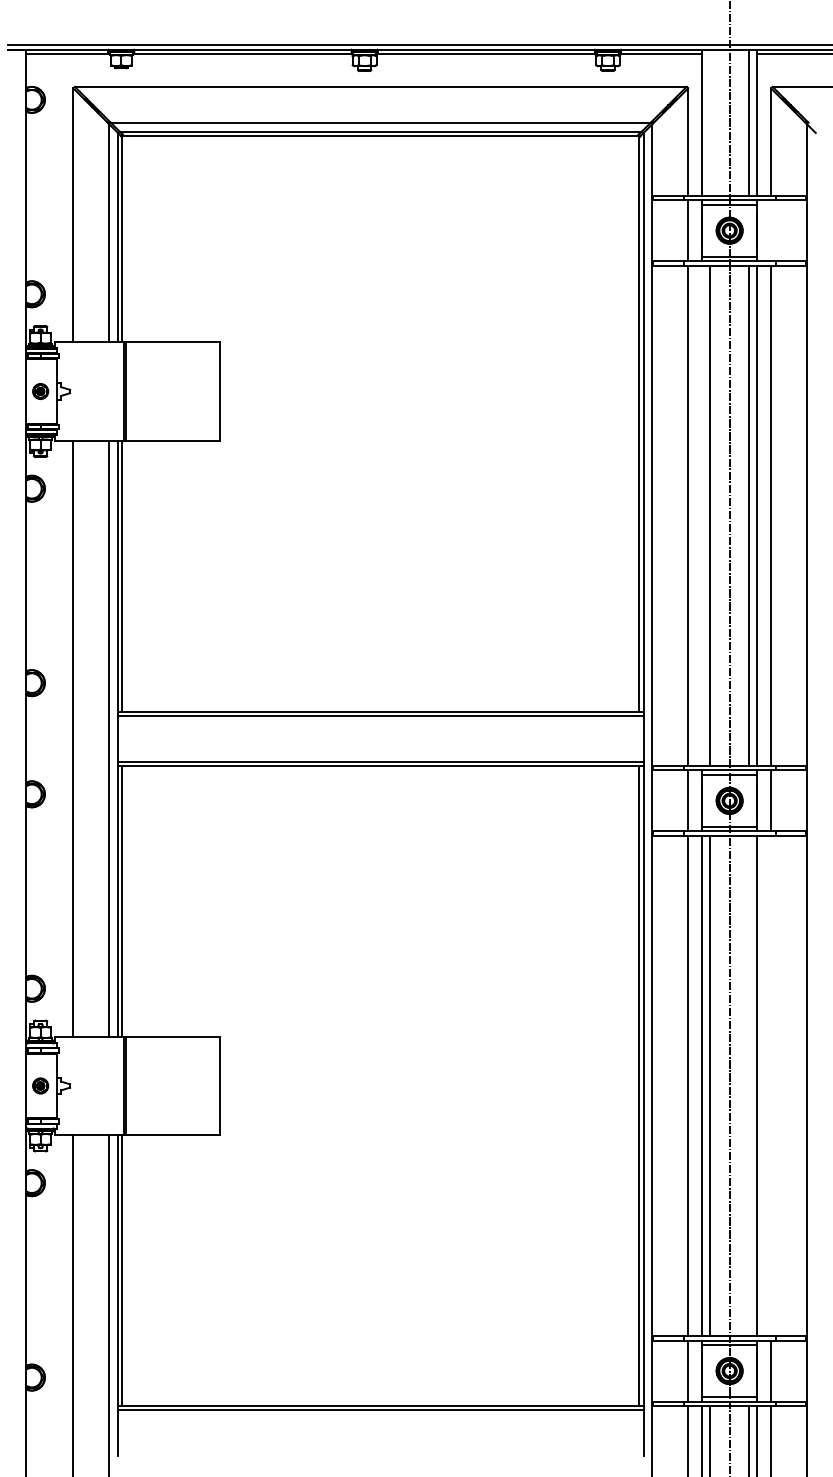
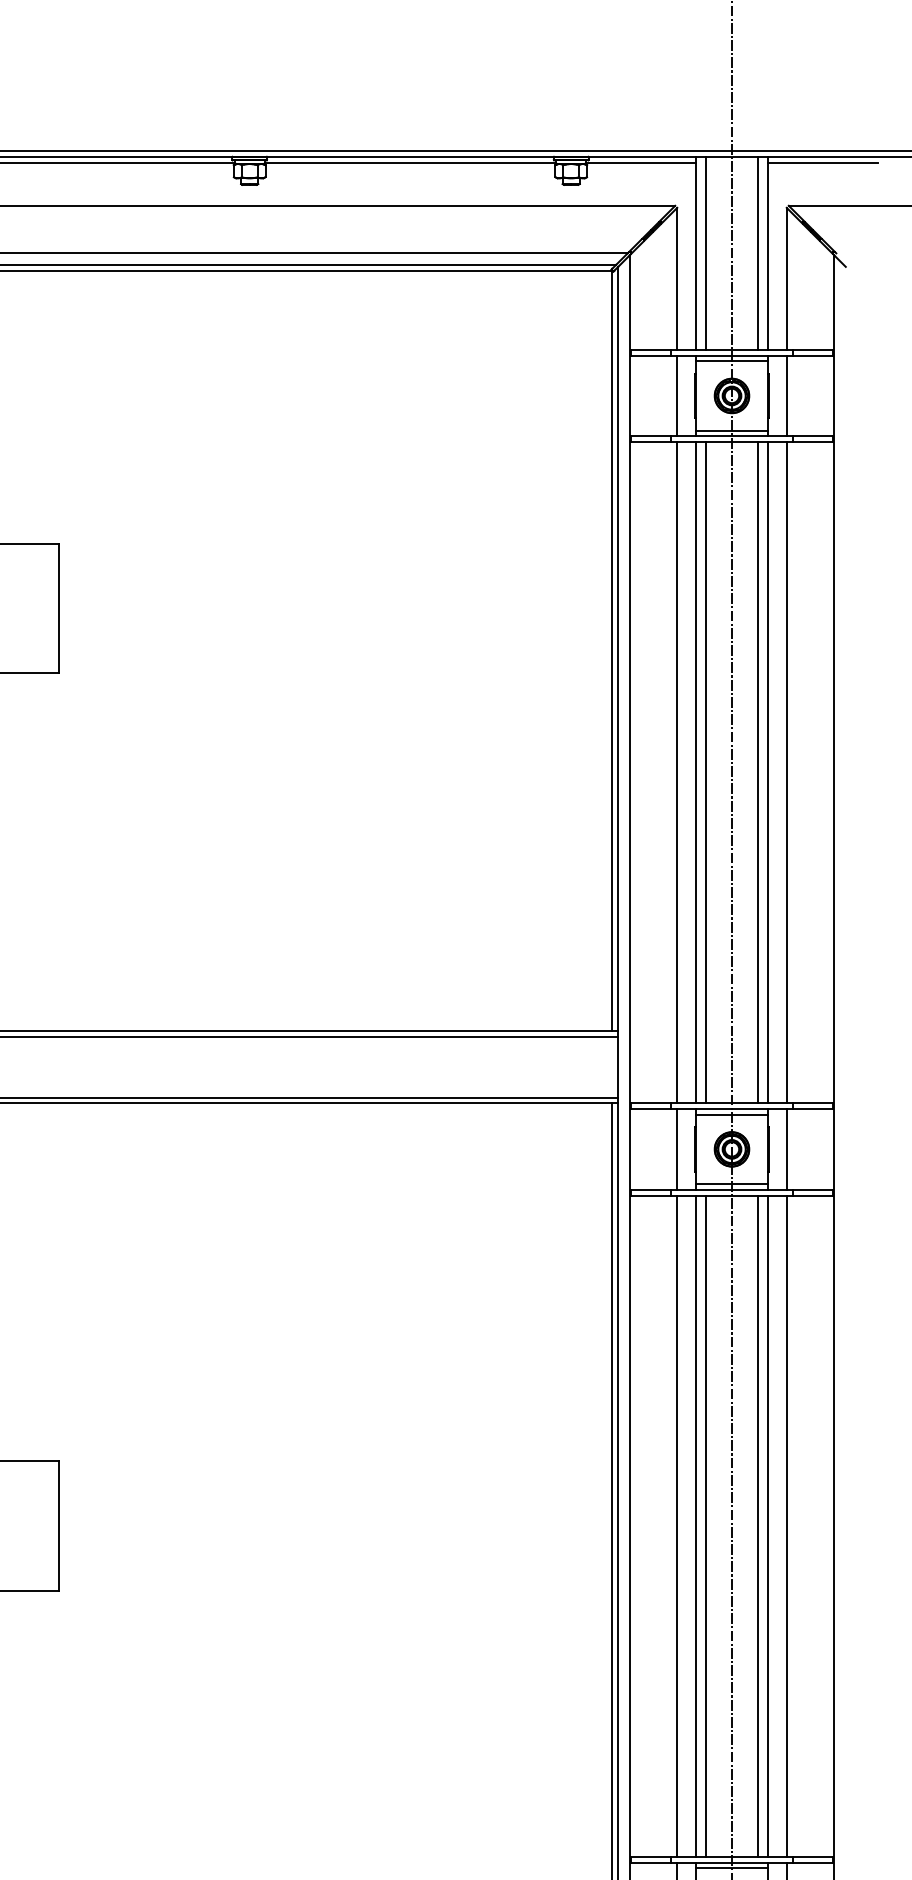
line: (710, 122) -> (706, 252), added
line: (771, 230) -> (787, 395), added
line: (702, 515) -> (696, 772), added
line: (749, 1085) -> (758, 1525), added
line: (771, 1085) -> (787, 1525), added

